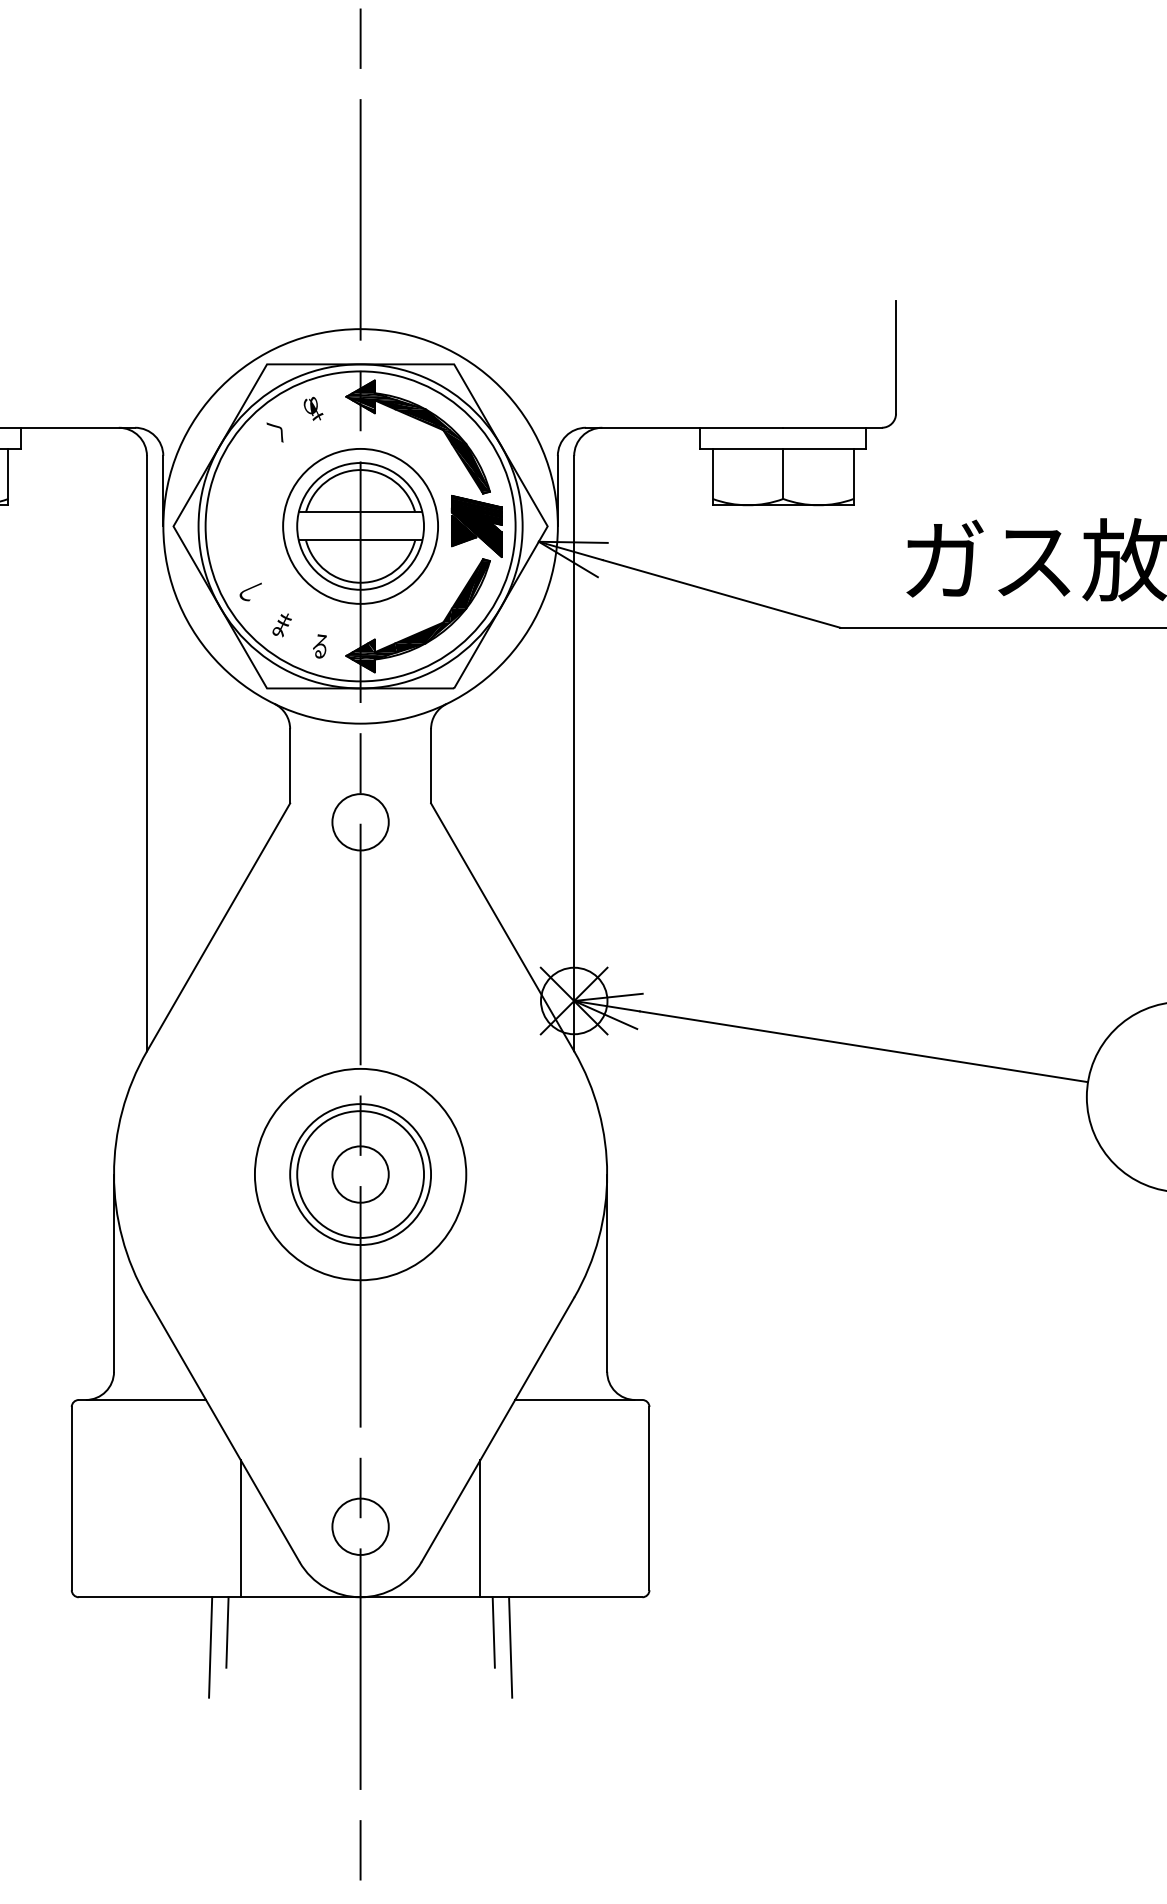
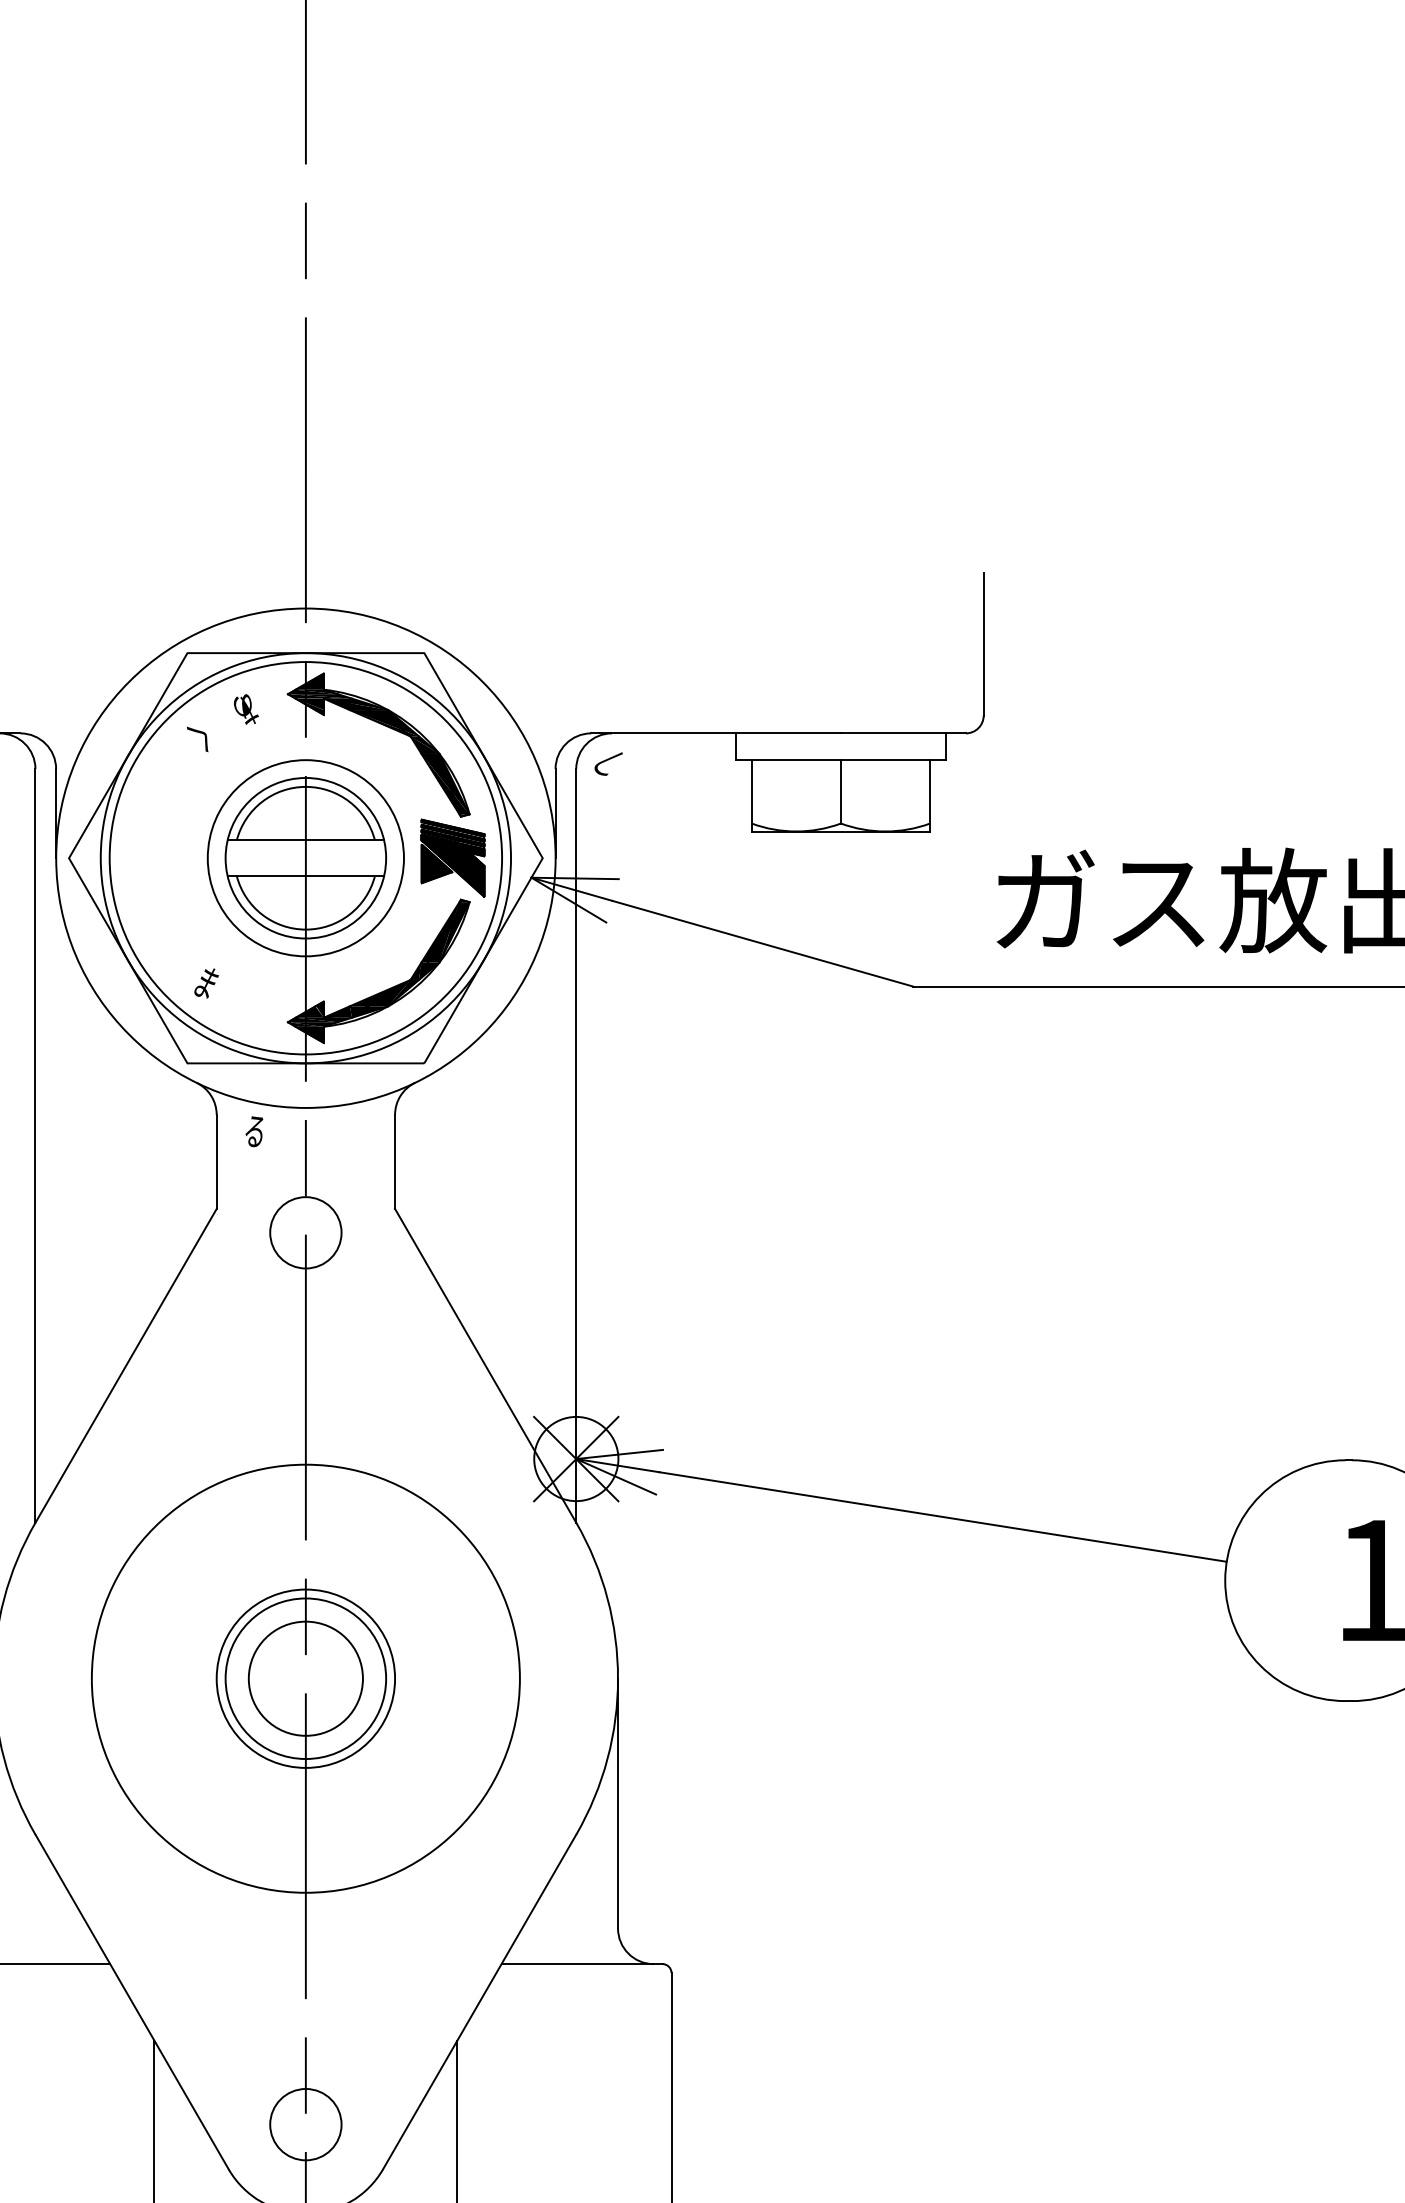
text: (250, 591) -> (608, 763), moved
text: (319, 646) -> (253, 1131), moved
circle: (360, 1174) -> (305, 1678), size x1.6
circle: (360, 1174) -> (305, 1678), size x1.6

